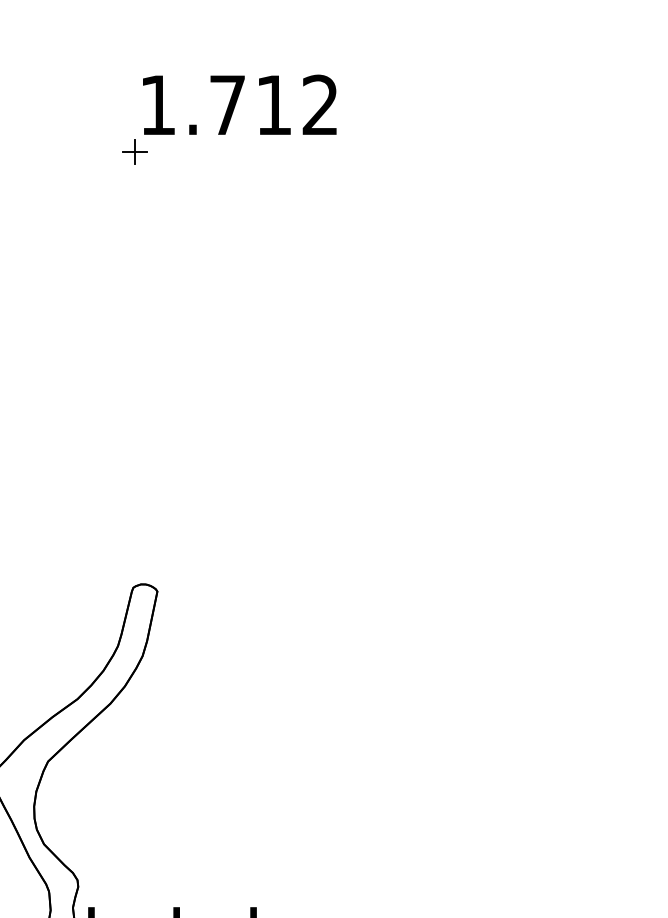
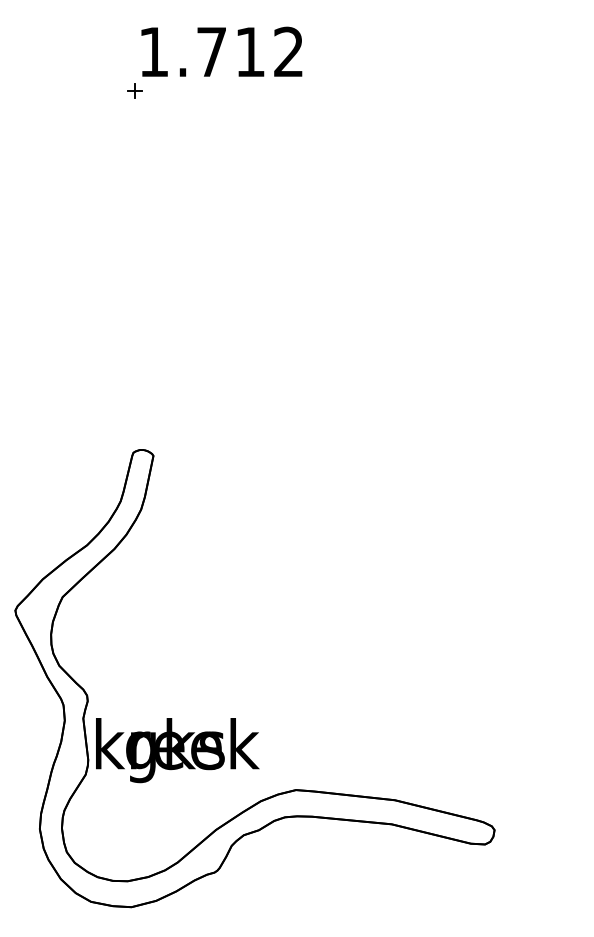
part: (134, 151) -> (134, 90), size x0.7

